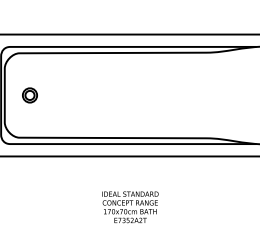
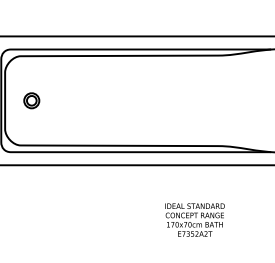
text: (130, 207) -> (195, 220), moved

